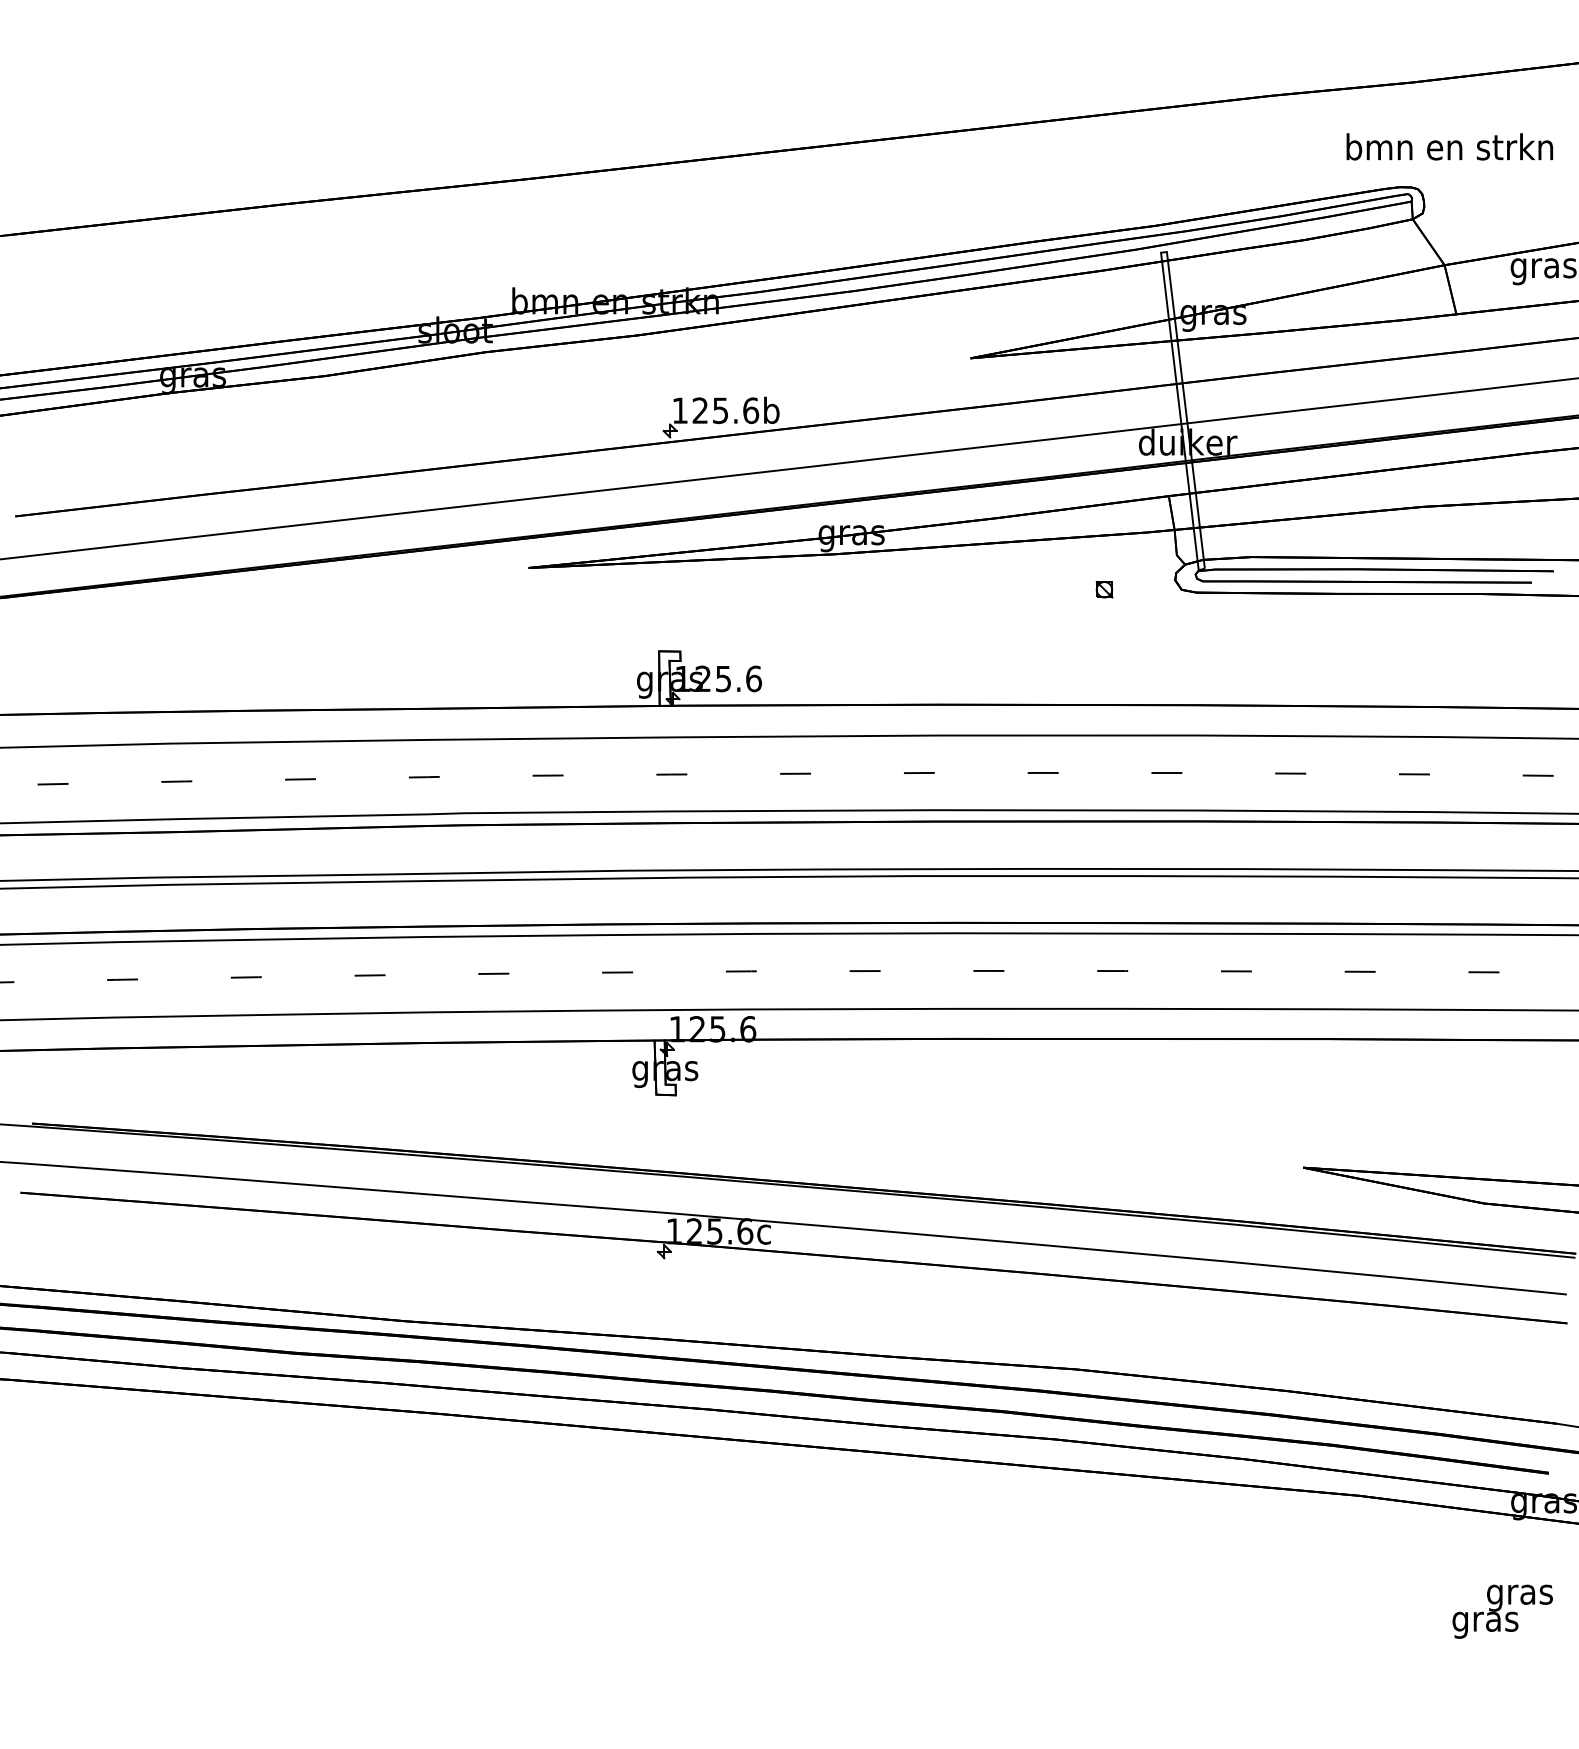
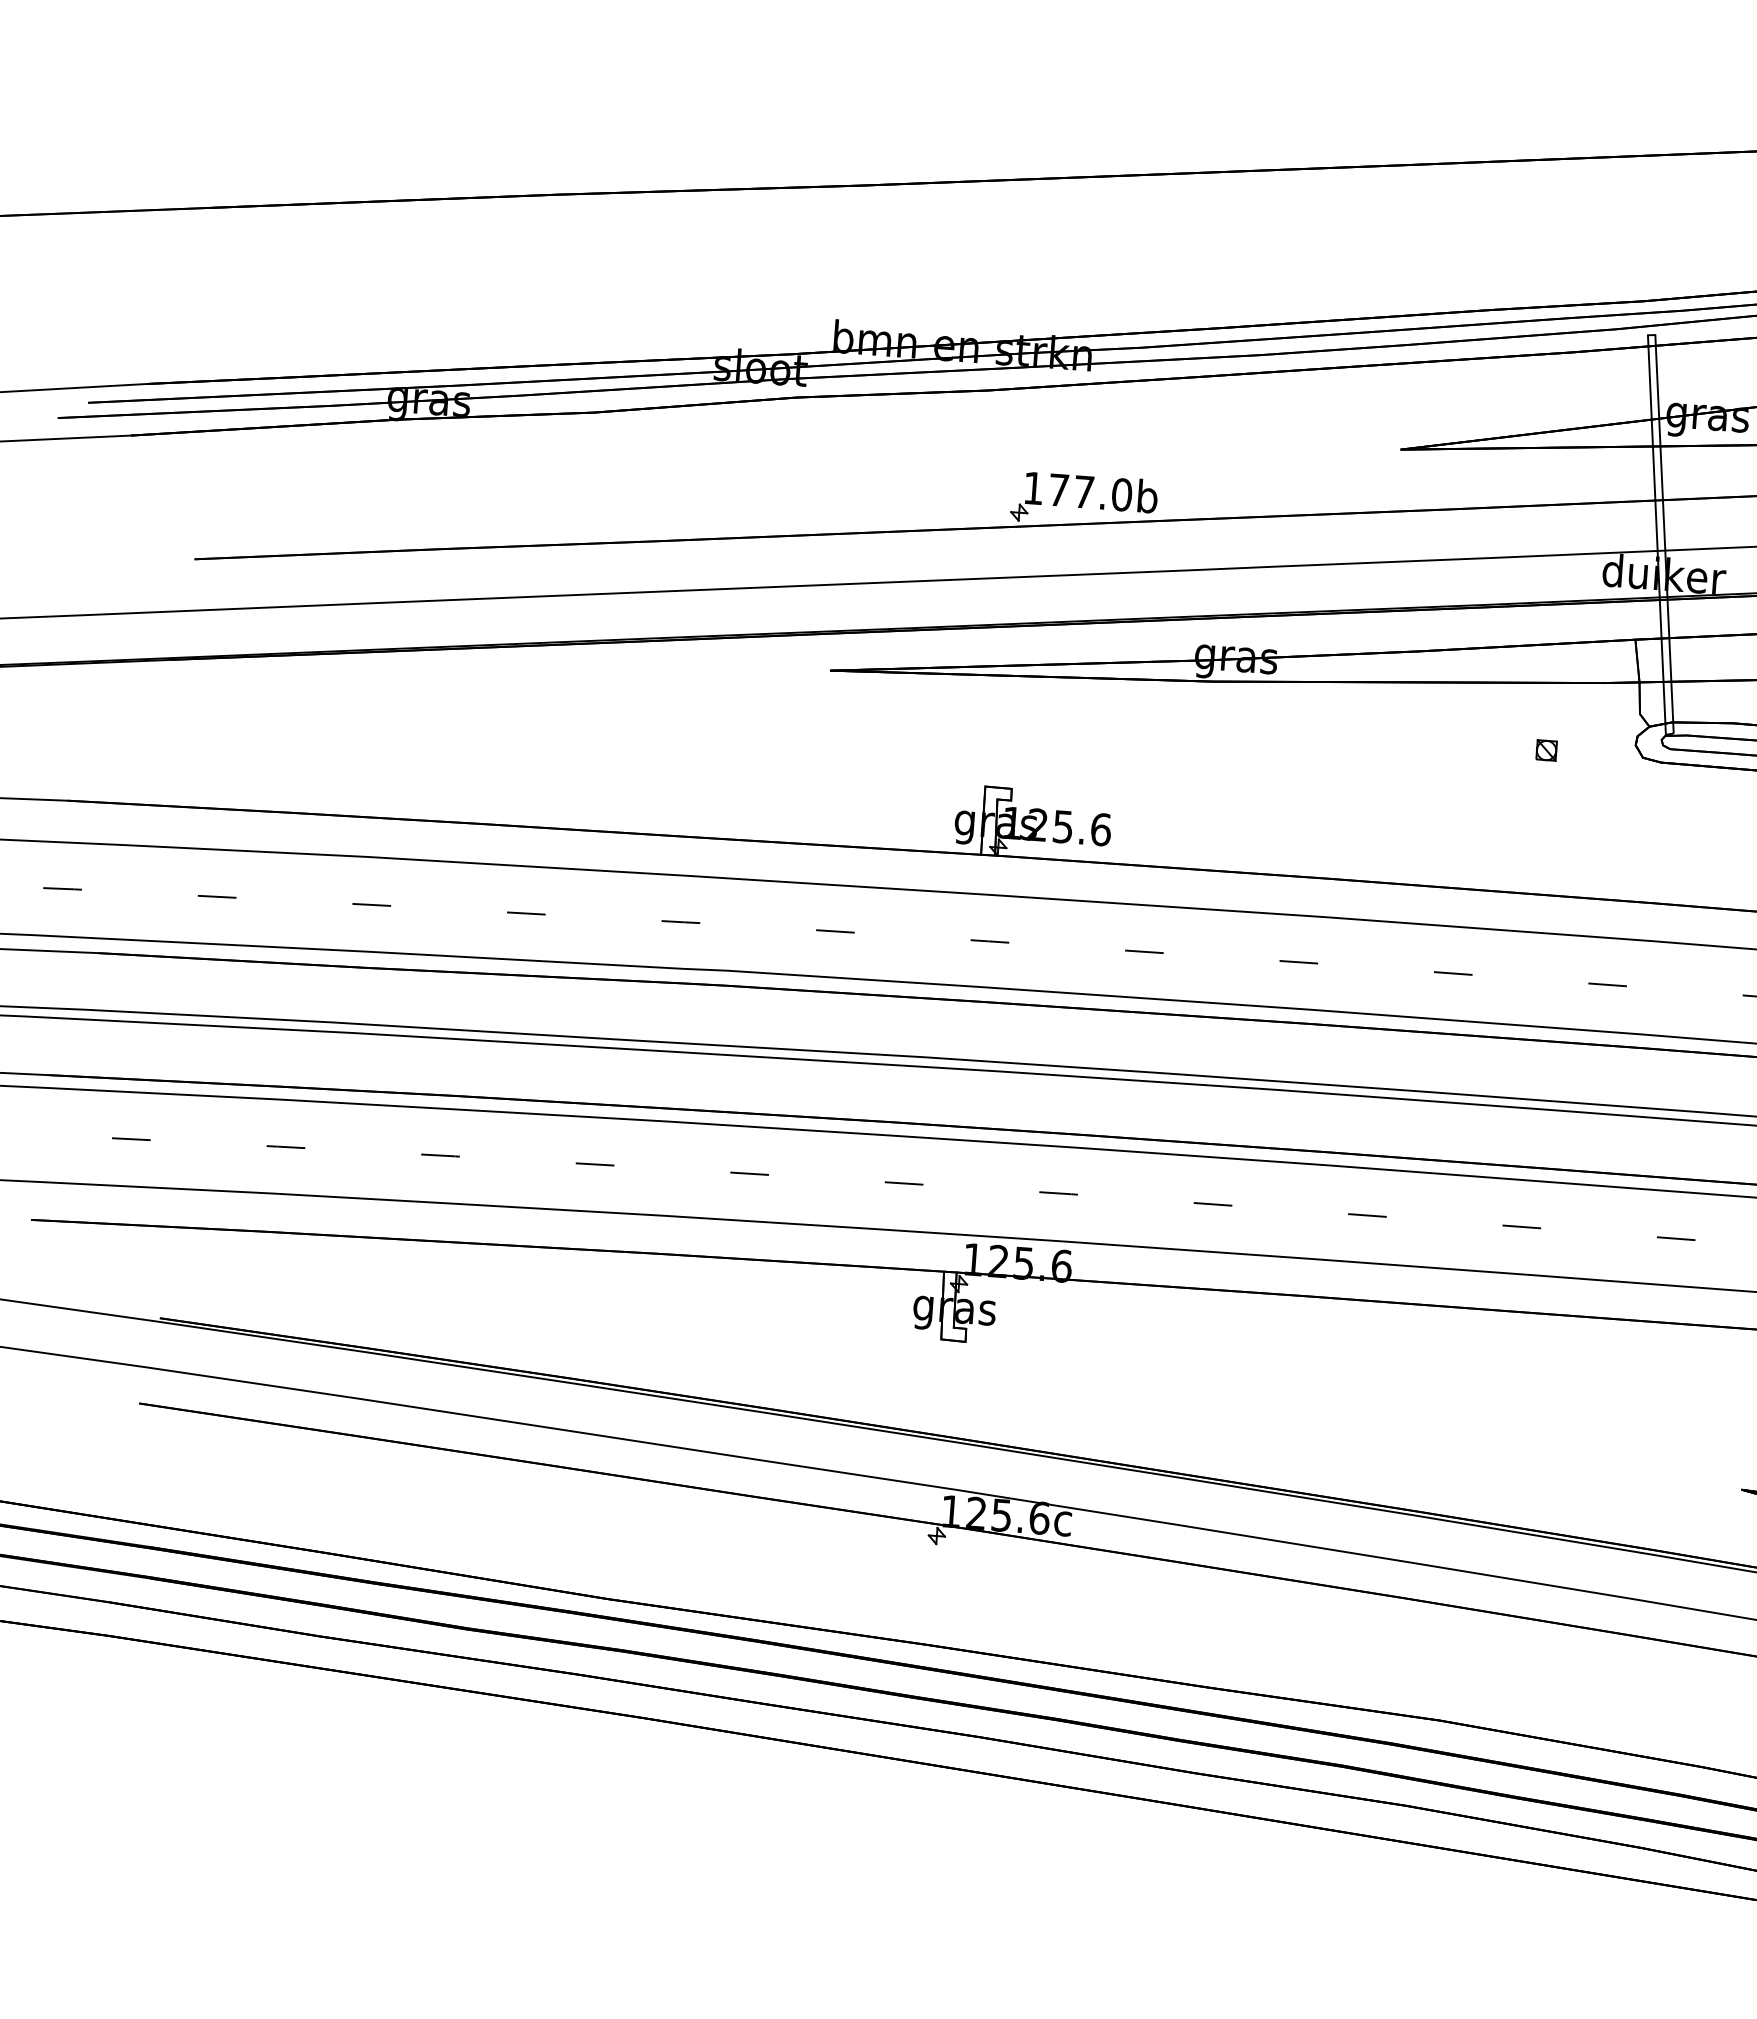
text: (725, 410) -> (1090, 492), 125.6b -> 177.0b

